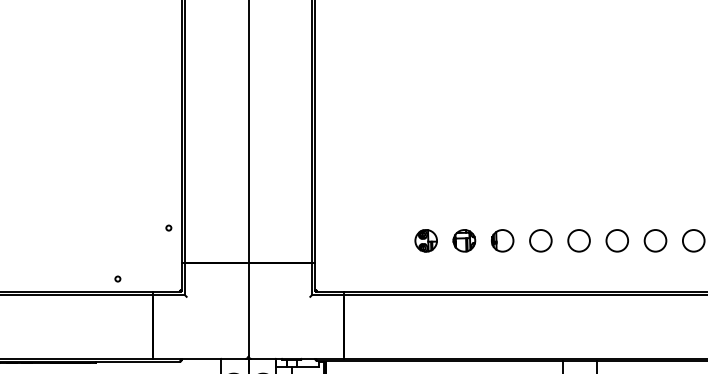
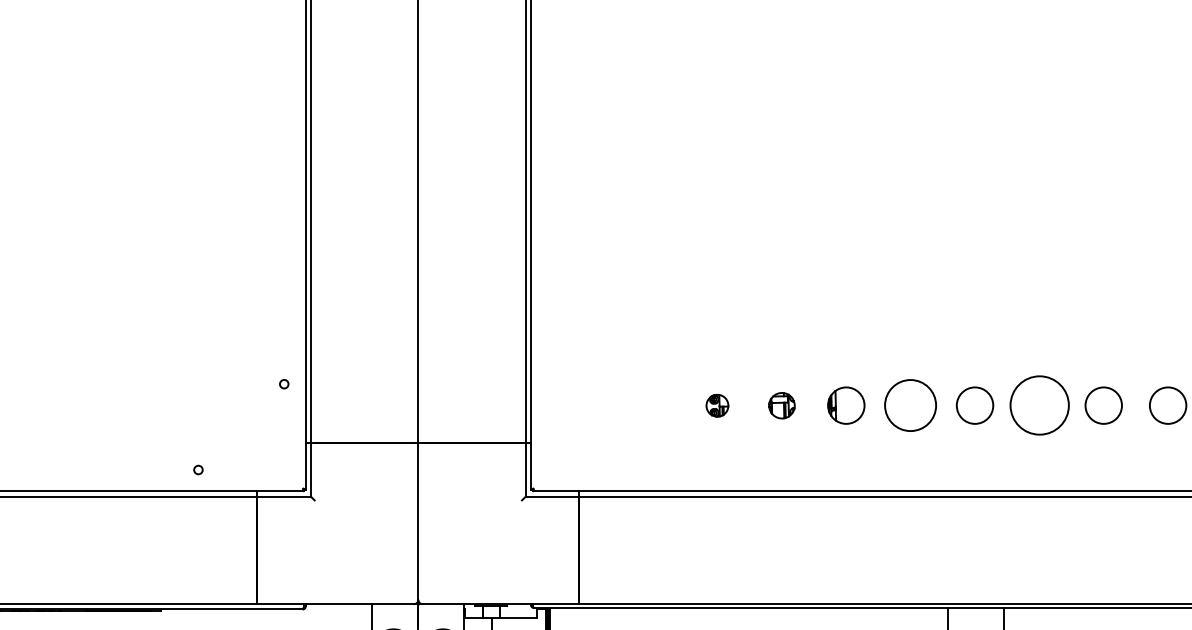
part: (425, 240) -> (716, 405), size x0.6
part: (464, 240) -> (782, 405), size x0.7
circle: (540, 240) -> (910, 405), size x1.4
circle: (616, 240) -> (1038, 405), size x1.6

